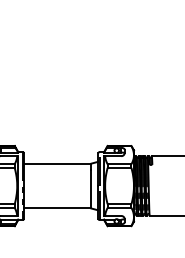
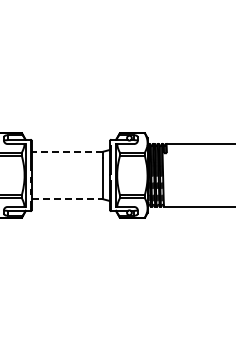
line: (56, 163) -> (66, 151), solid -> dashed
line: (57, 208) -> (67, 199), solid -> dashed

